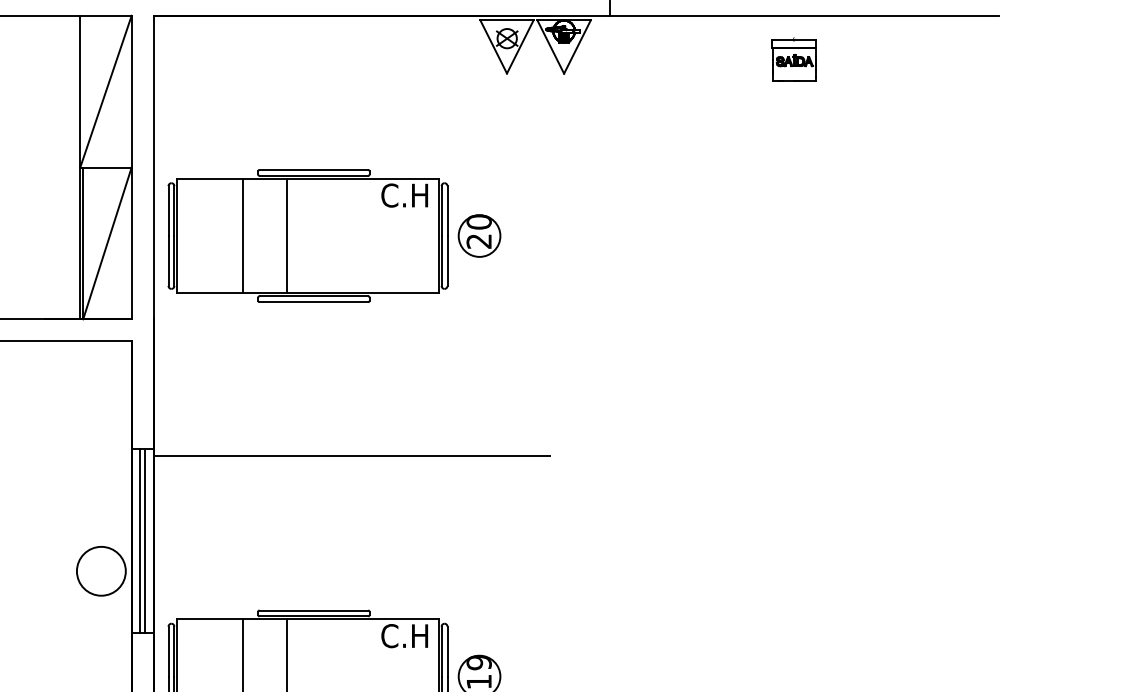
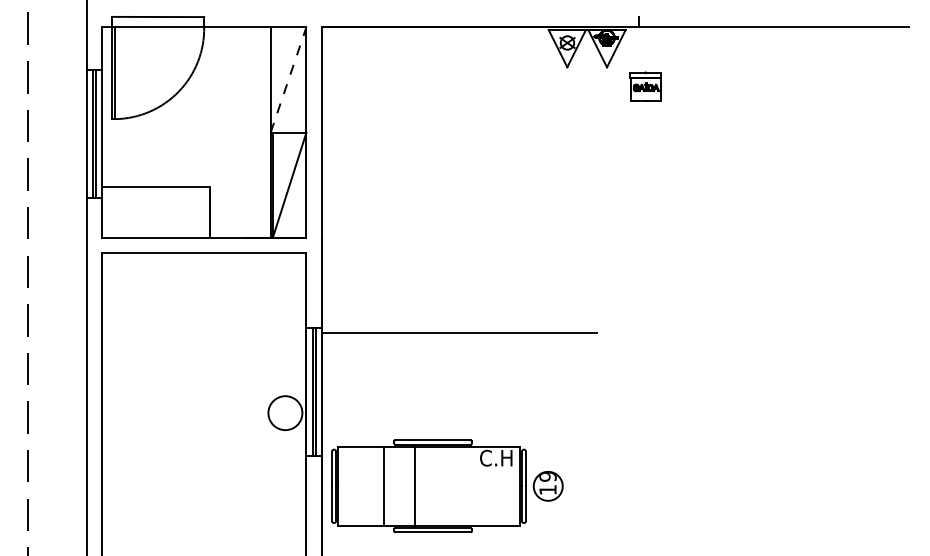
part: (793, 59) -> (645, 86), moved
line: (105, 91) -> (288, 79), solid -> dashed
part: (334, 235) -> (447, 179), removed

